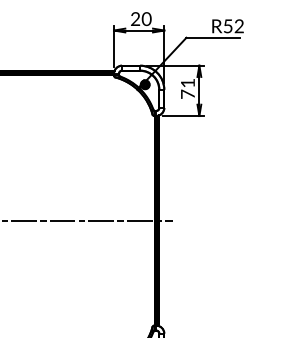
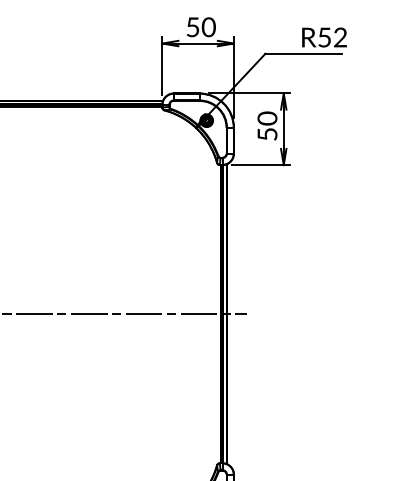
text: (135, 19) -> (192, 27), 20 -> 50
text: (187, 88) -> (266, 125), 71 -> 50

